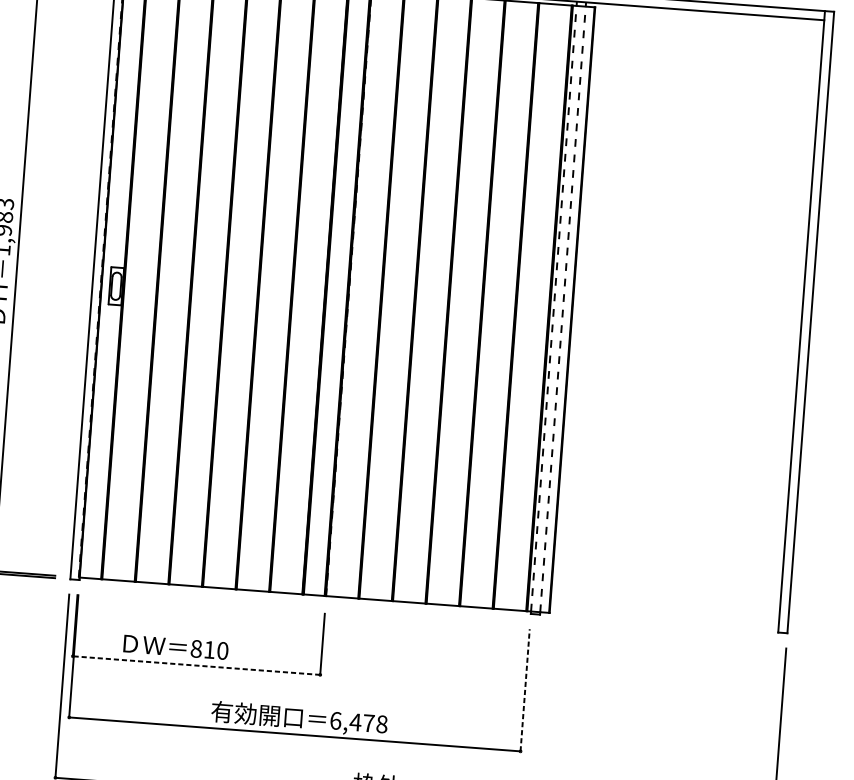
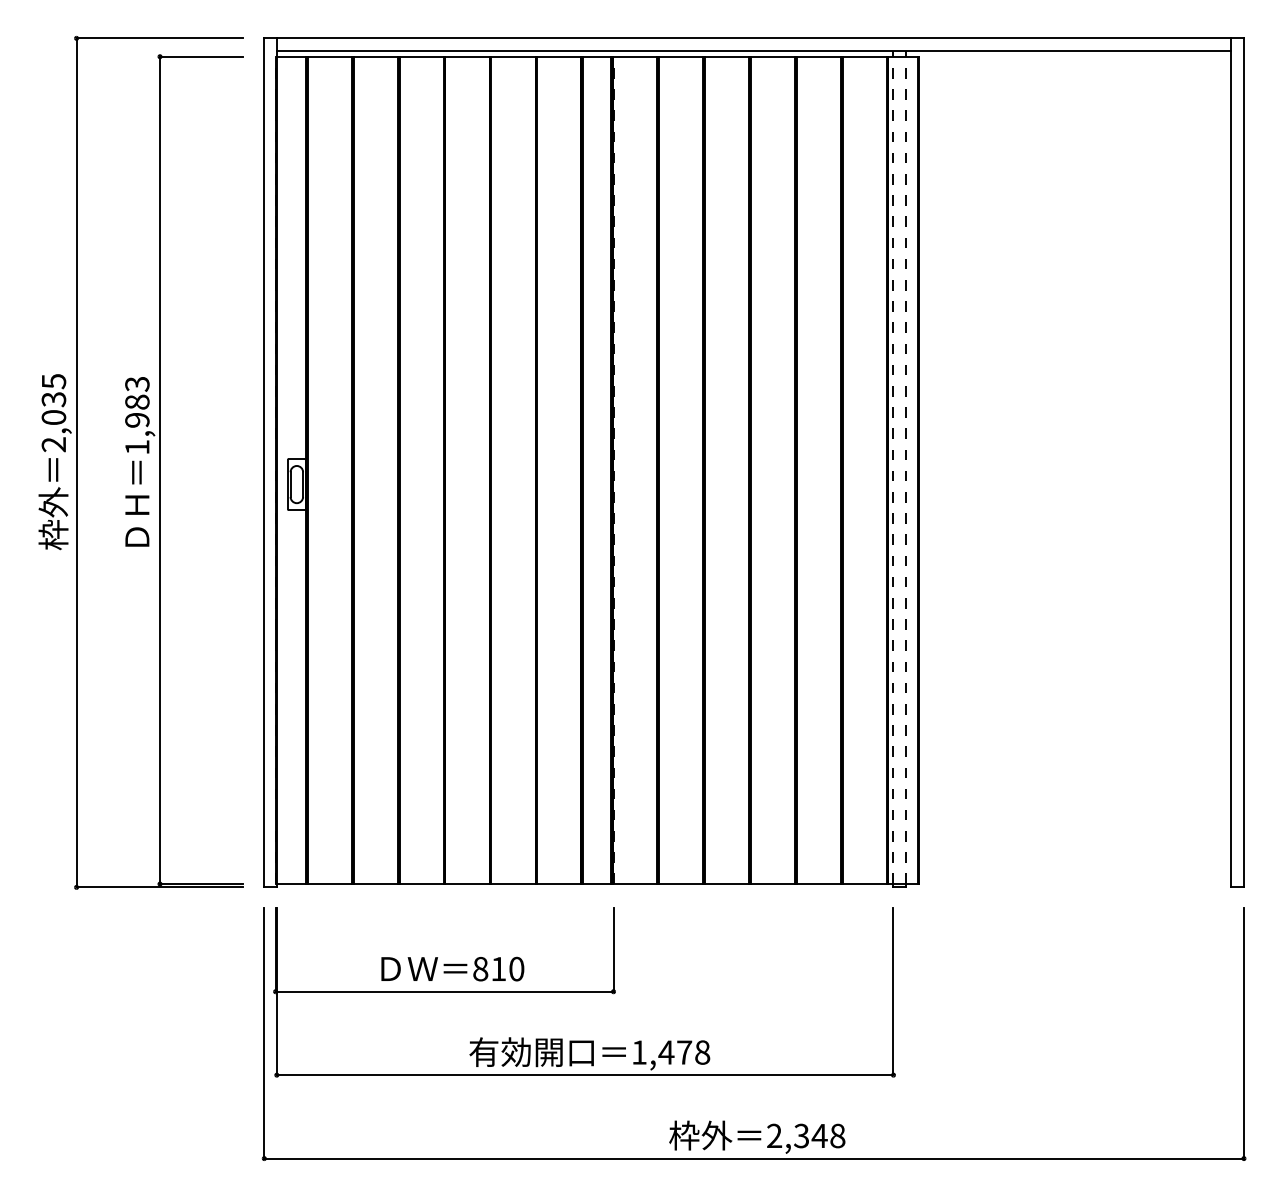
text: (175, 646) -> (452, 968), moved
line: (196, 665) -> (444, 991), dashed -> solid
line: (525, 690) -> (893, 991), dashed -> solid
text: (335, 720) -> (639, 1052), 6,478 -> 1,478

